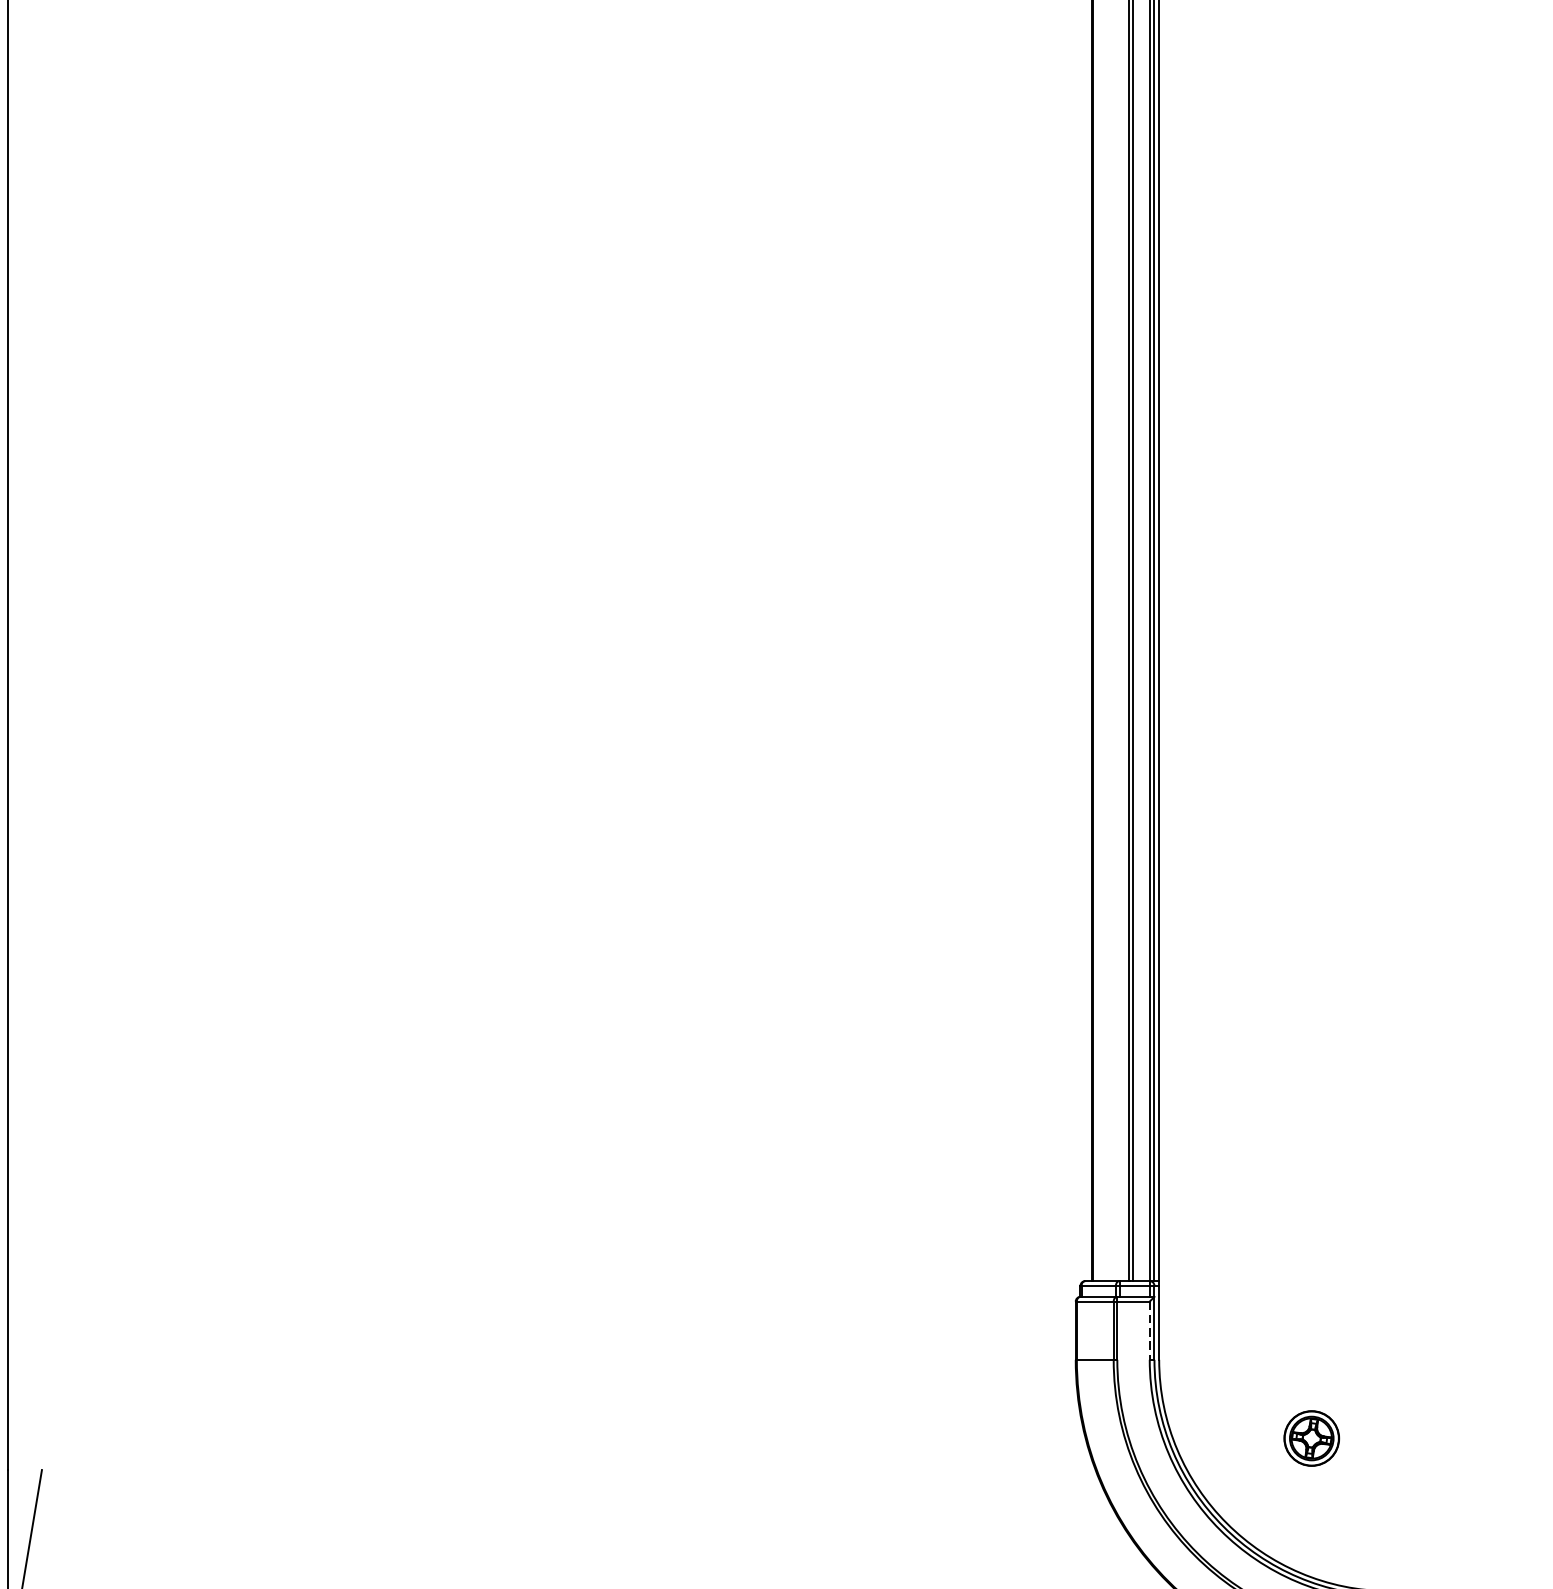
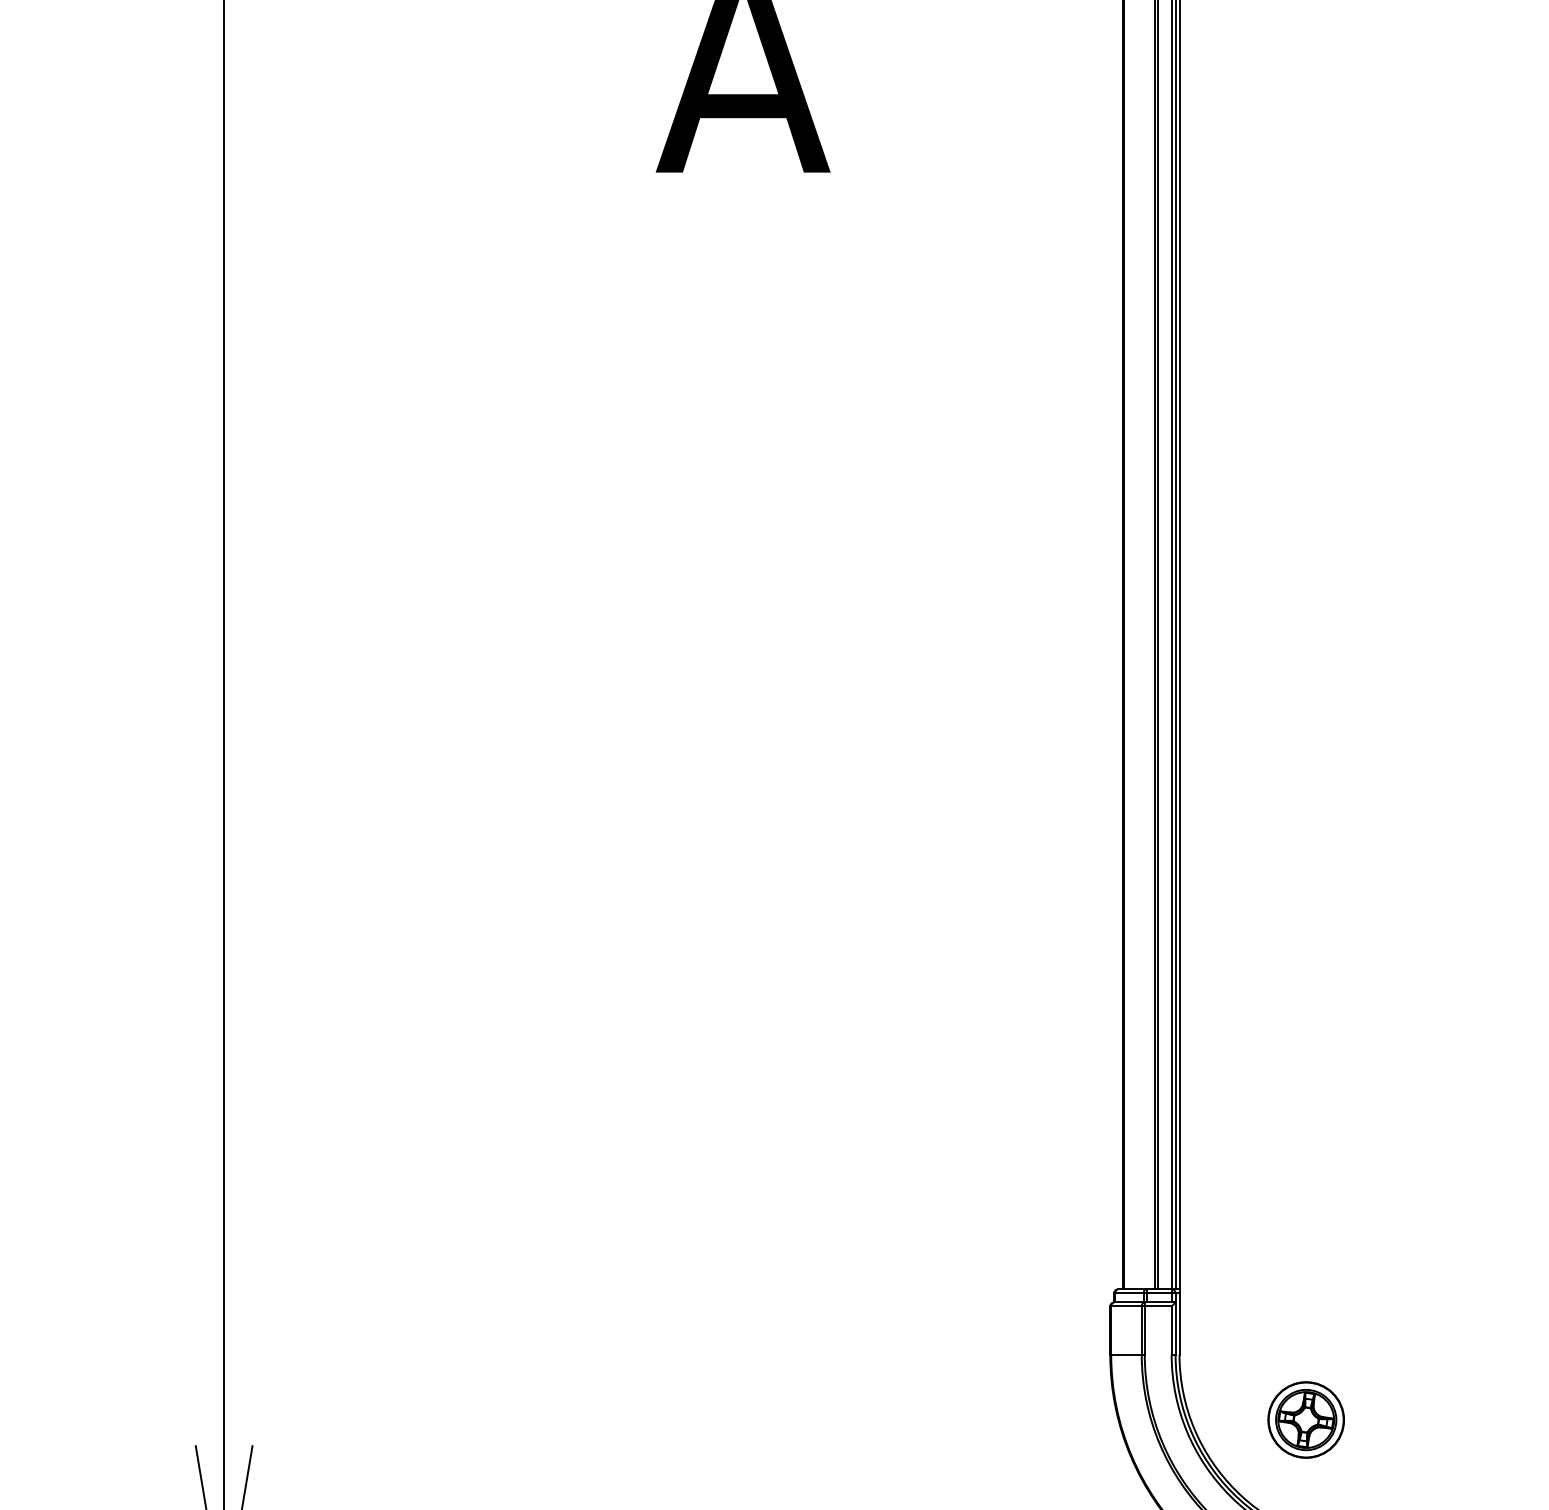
line: (1149, 1331) -> (1171, 1331), dashed -> solid
part: (1311, 1437) -> (1305, 1419), size x1.67

